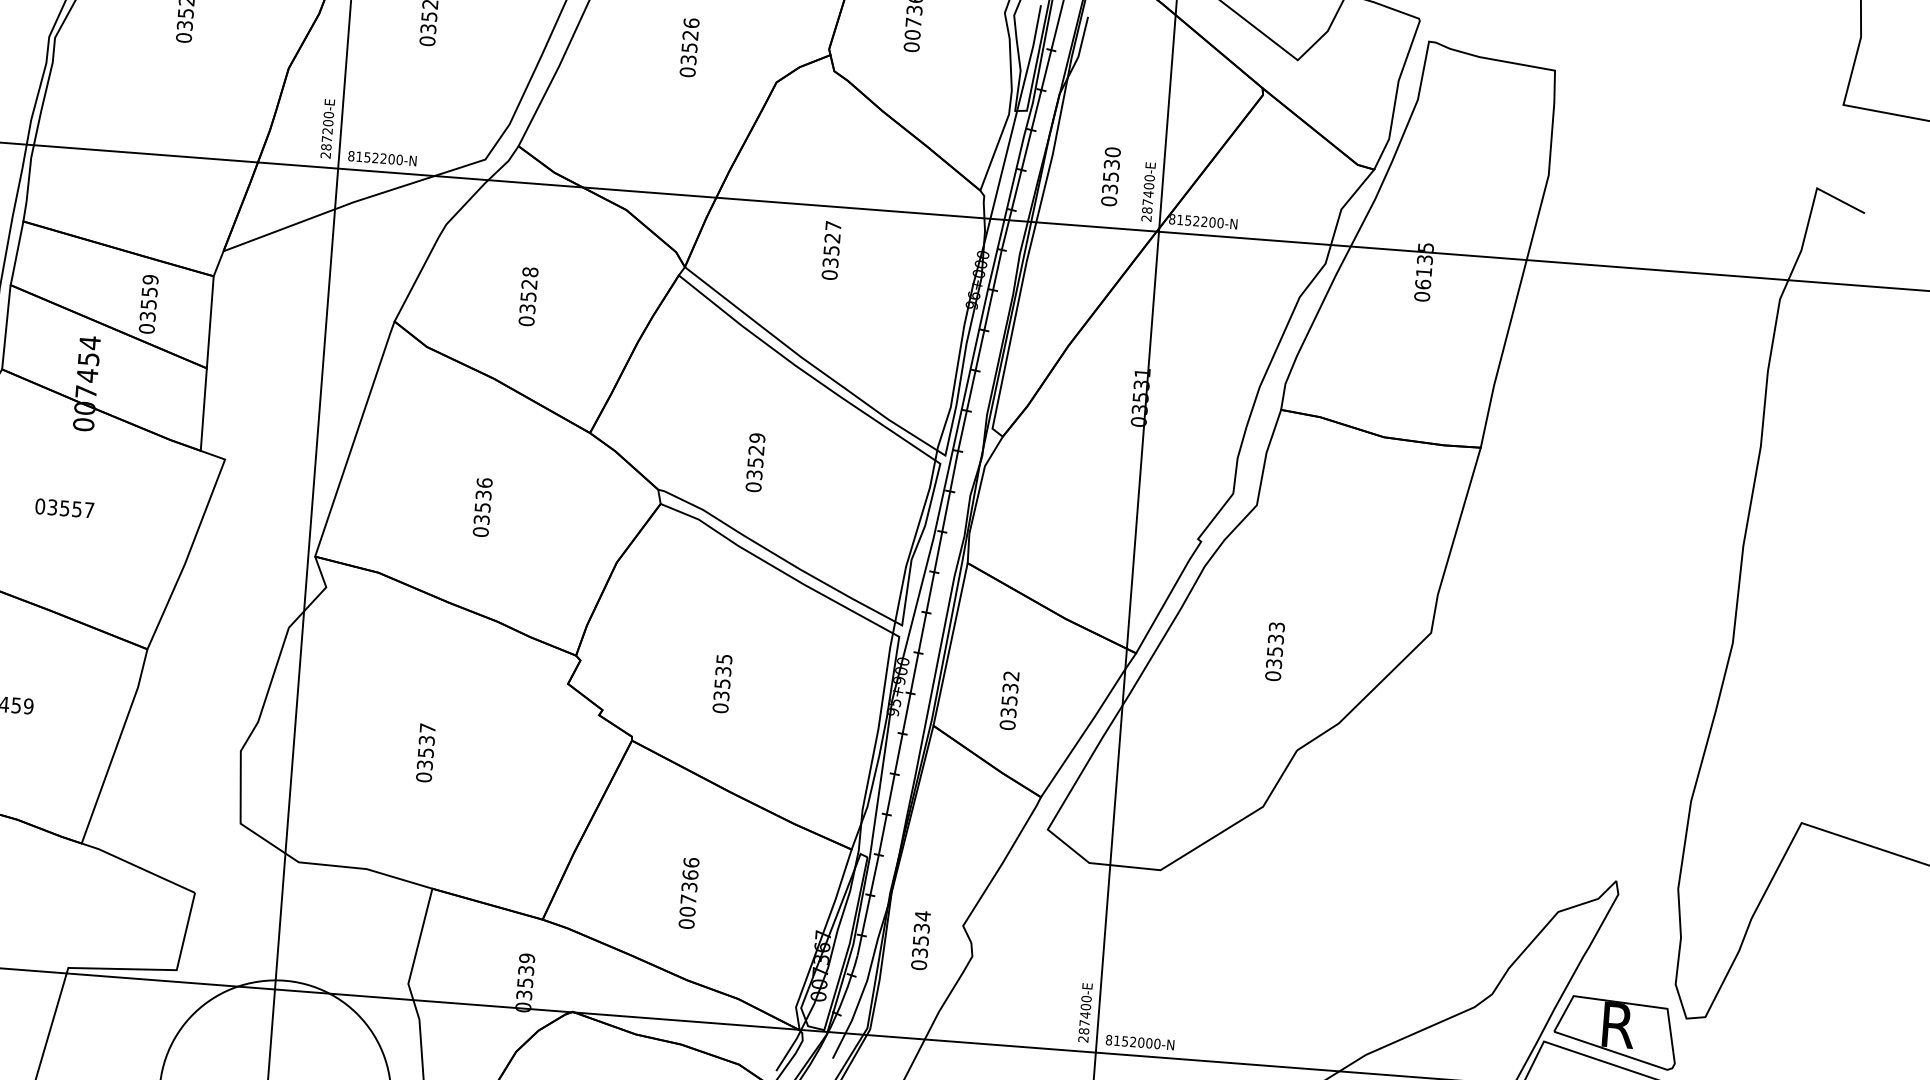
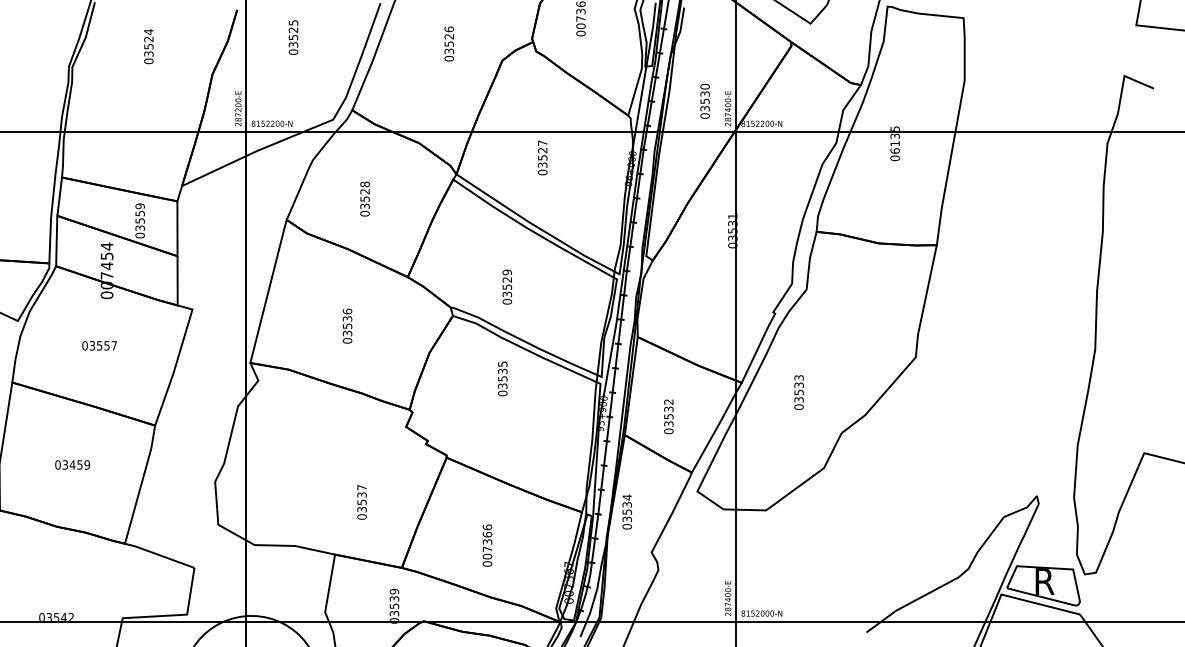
text: (1274, 651) -> (798, 392), moved
text: (722, 683) -> (502, 378), moved
text: (425, 753) -> (361, 502), moved
text: (919, 939) -> (626, 511), moved

